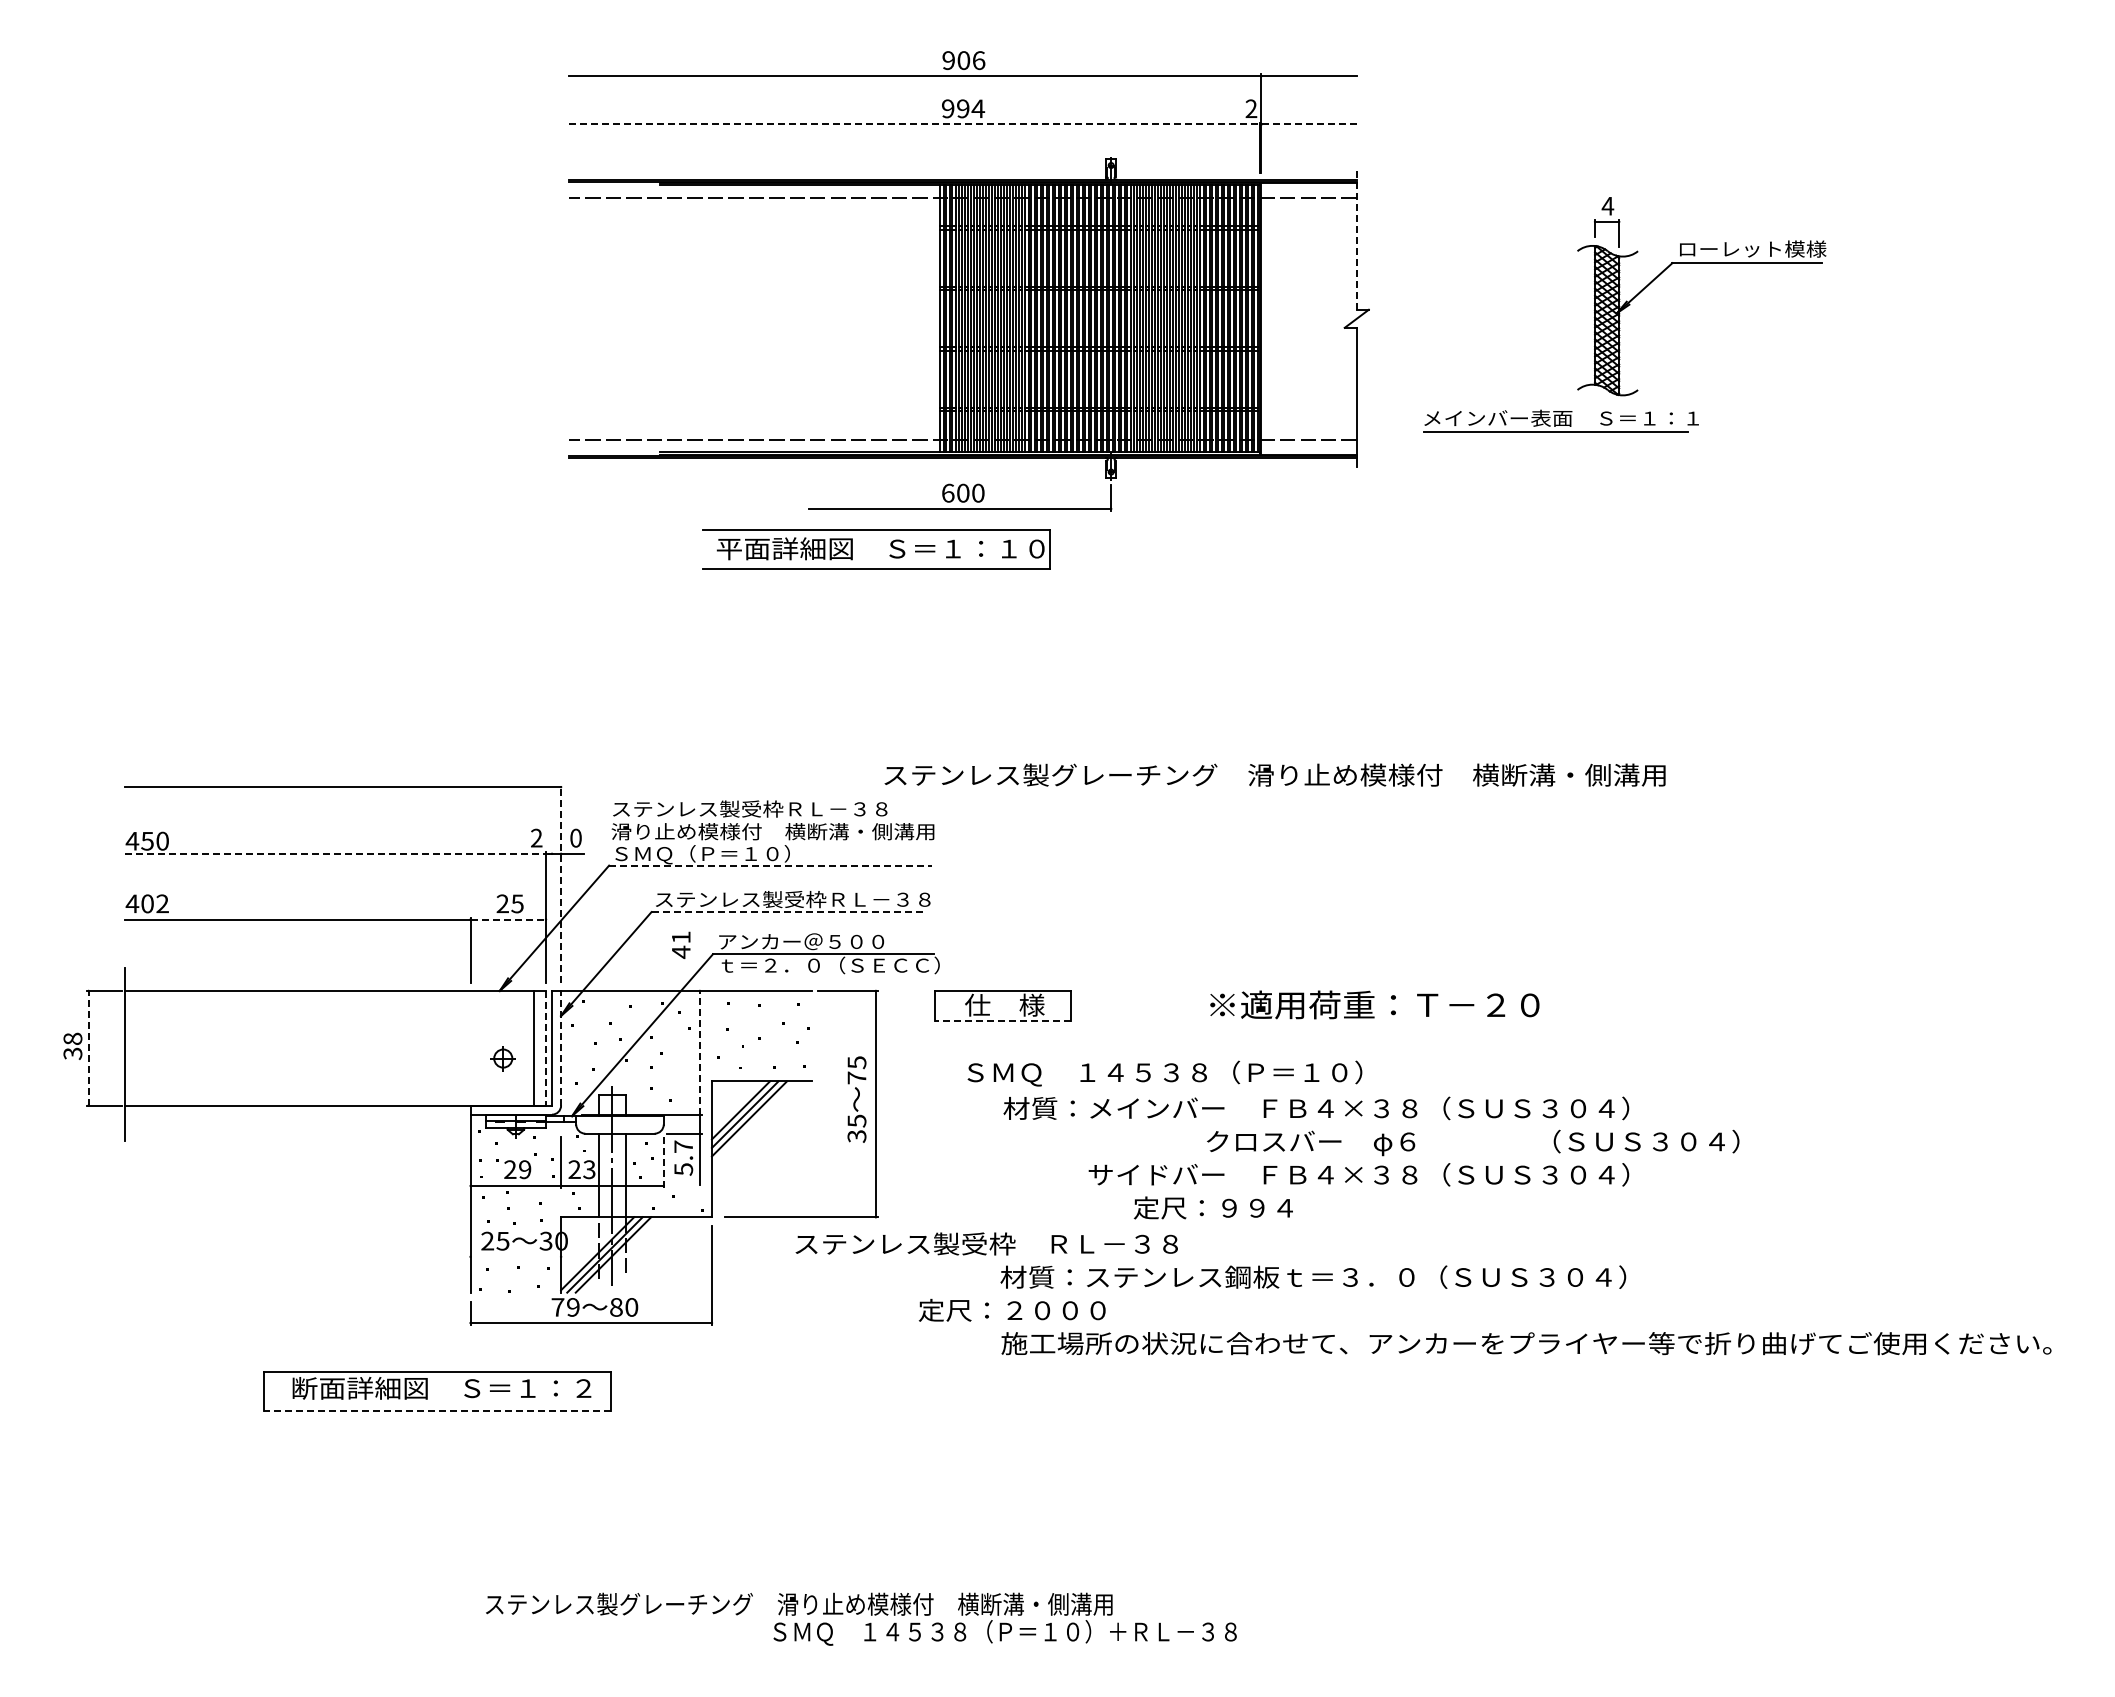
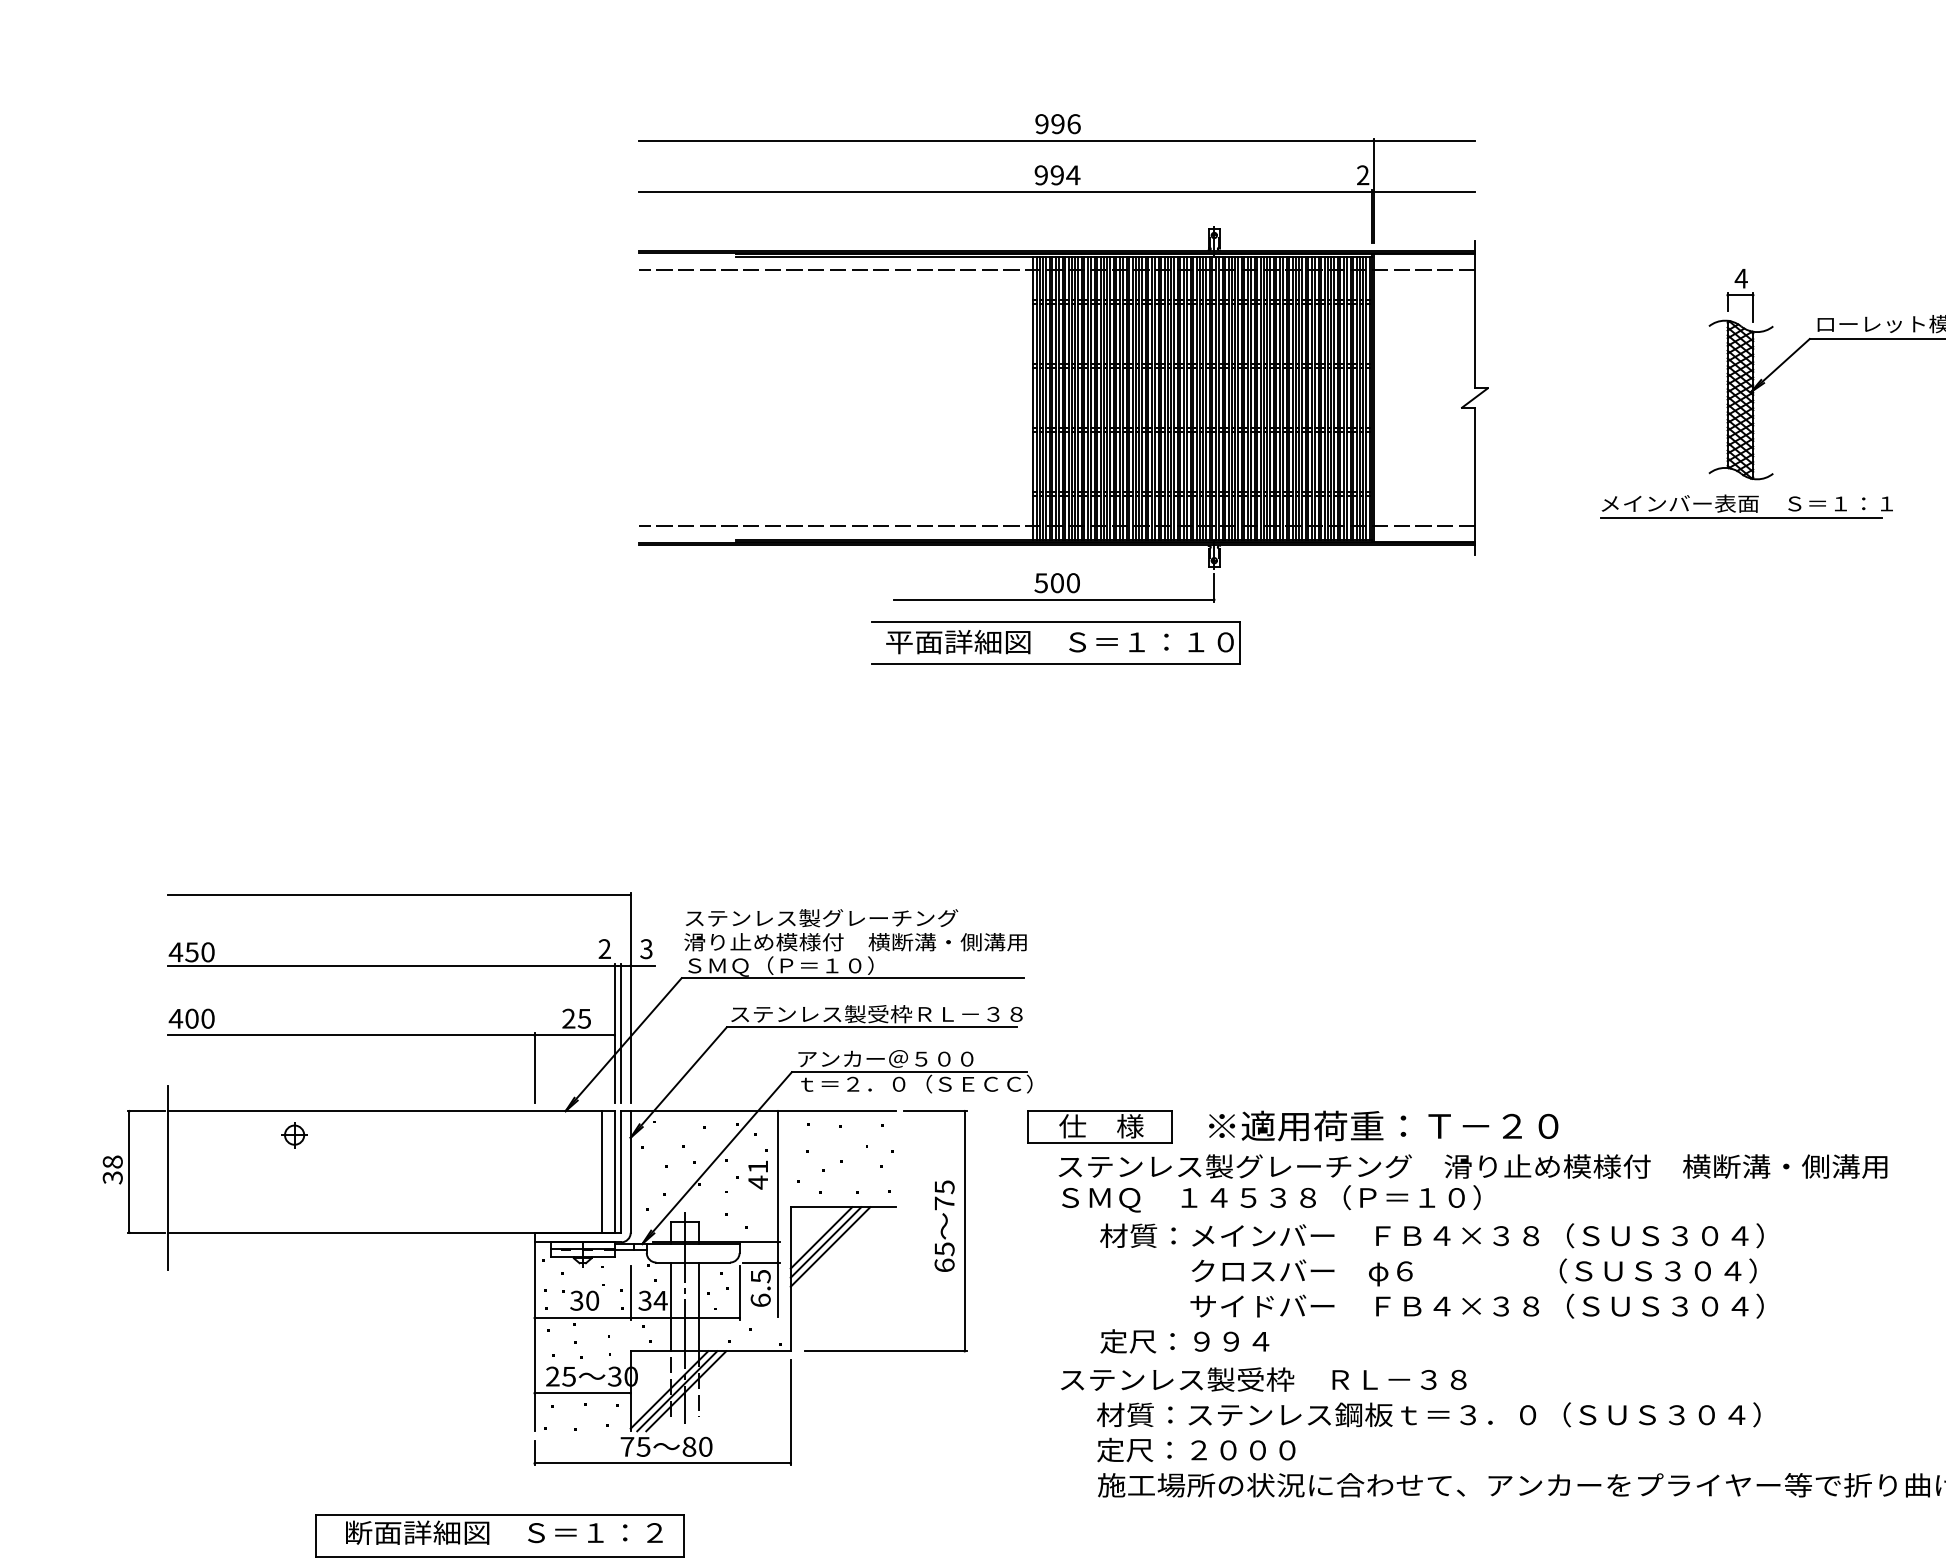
text: (963, 60) -> (1057, 124), 906 -> 996
line: (963, 124) -> (1057, 191), dashed -> solid
line: (1356, 240) -> (1474, 315), dashed -> solid
part: (1560, 420) -> (1746, 505), moved
text: (947, 492) -> (1040, 582), 600 -> 500
part: (889, 555) -> (1069, 649), moved
text: (1274, 774) -> (1472, 1165), moved
text: (814, 808) -> (899, 917), ステンレス製受枠ＲＬ－３８ -> ステンレス製グレーチング
text: (575, 837) -> (645, 948), 0 -> 3
line: (336, 853) -> (392, 965), dashed -> solid
line: (770, 865) -> (852, 978), dashed -> solid
line: (561, 884) -> (631, 998), dashed -> solid
text: (162, 903) -> (207, 1018), 402 -> 400
line: (788, 912) -> (871, 1027), dashed -> solid
line: (552, 917) -> (621, 1033), added
line: (508, 919) -> (574, 1035), dashed -> solid
text: (681, 945) -> (758, 1175), moved
text: (1374, 1004) -> (1383, 1125), moved
line: (1003, 1021) -> (1100, 1143), dashed -> solid
line: (88, 1047) -> (129, 1171), dashed -> solid
line: (561, 1047) -> (631, 1171), dashed -> solid
line: (546, 1048) -> (615, 1172), dashed -> solid
line: (699, 1052) -> (777, 1176), dashed -> solid
part: (502, 1058) -> (293, 1135), moved
text: (856, 1136) -> (944, 1265), 35 -> 65
text: (1473, 1142) -> (1474, 1271), moved
text: (683, 1157) -> (760, 1287), 5.7 -> 6.5
line: (663, 1162) -> (739, 1293), dashed -> solid
text: (517, 1169) -> (584, 1300), 29 -> 30
text: (582, 1169) -> (653, 1300), 23 -> 34
text: (1212, 1207) -> (1183, 1340), moved
text: (986, 1243) -> (1263, 1379), moved
line: (515, 1256) -> (582, 1392), added
text: (572, 1307) -> (642, 1446), 79 -> 75
text: (1011, 1309) -> (1195, 1449), moved
line: (437, 1410) -> (499, 1556), dashed -> solid

